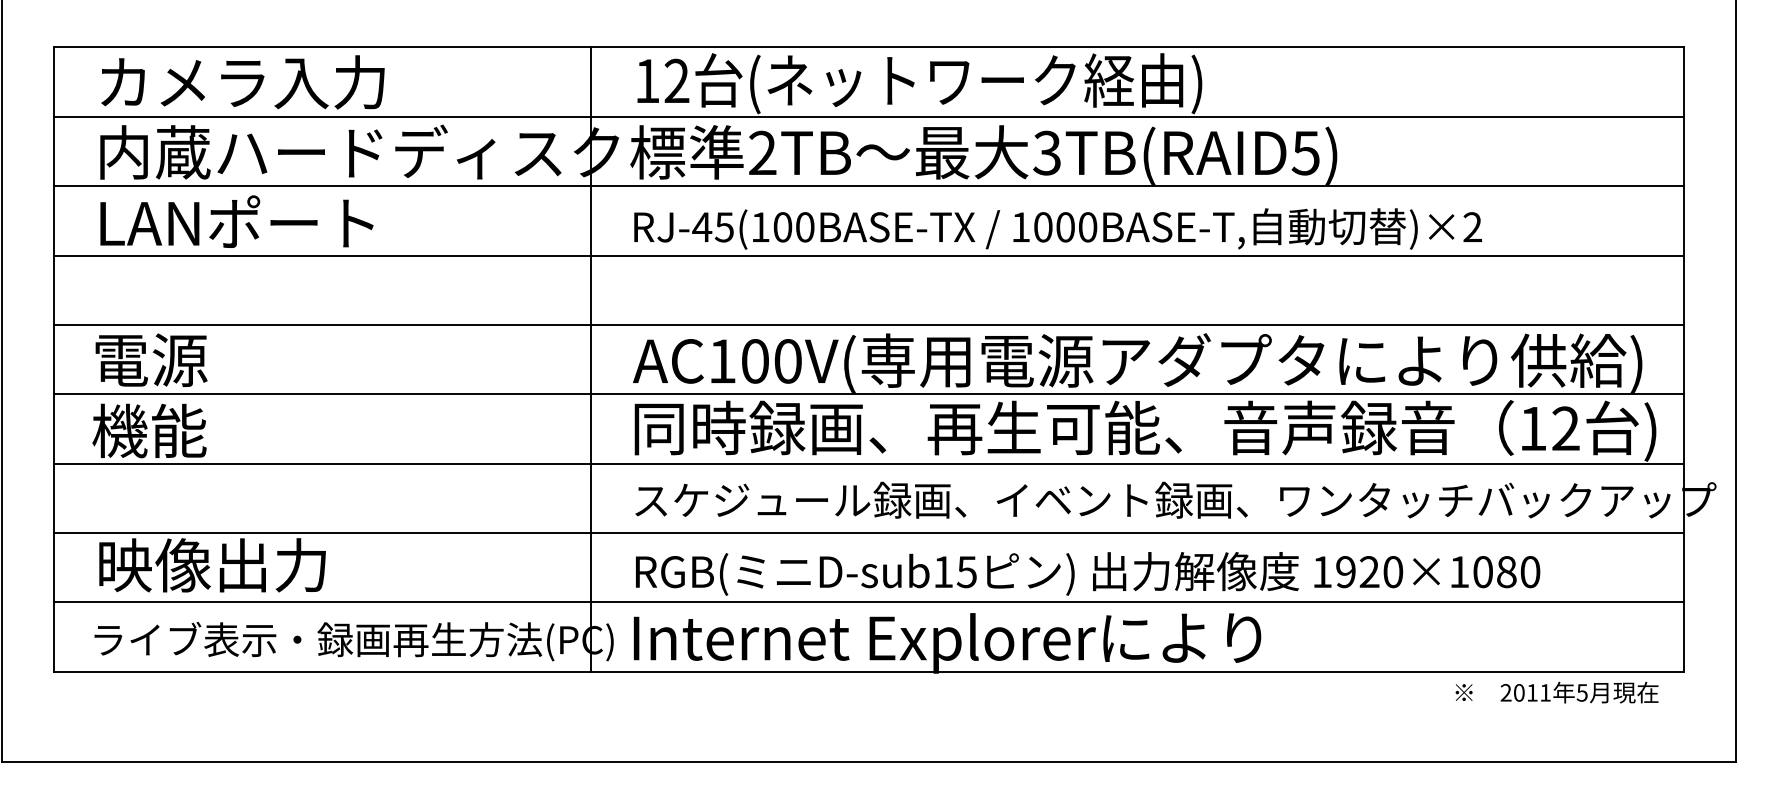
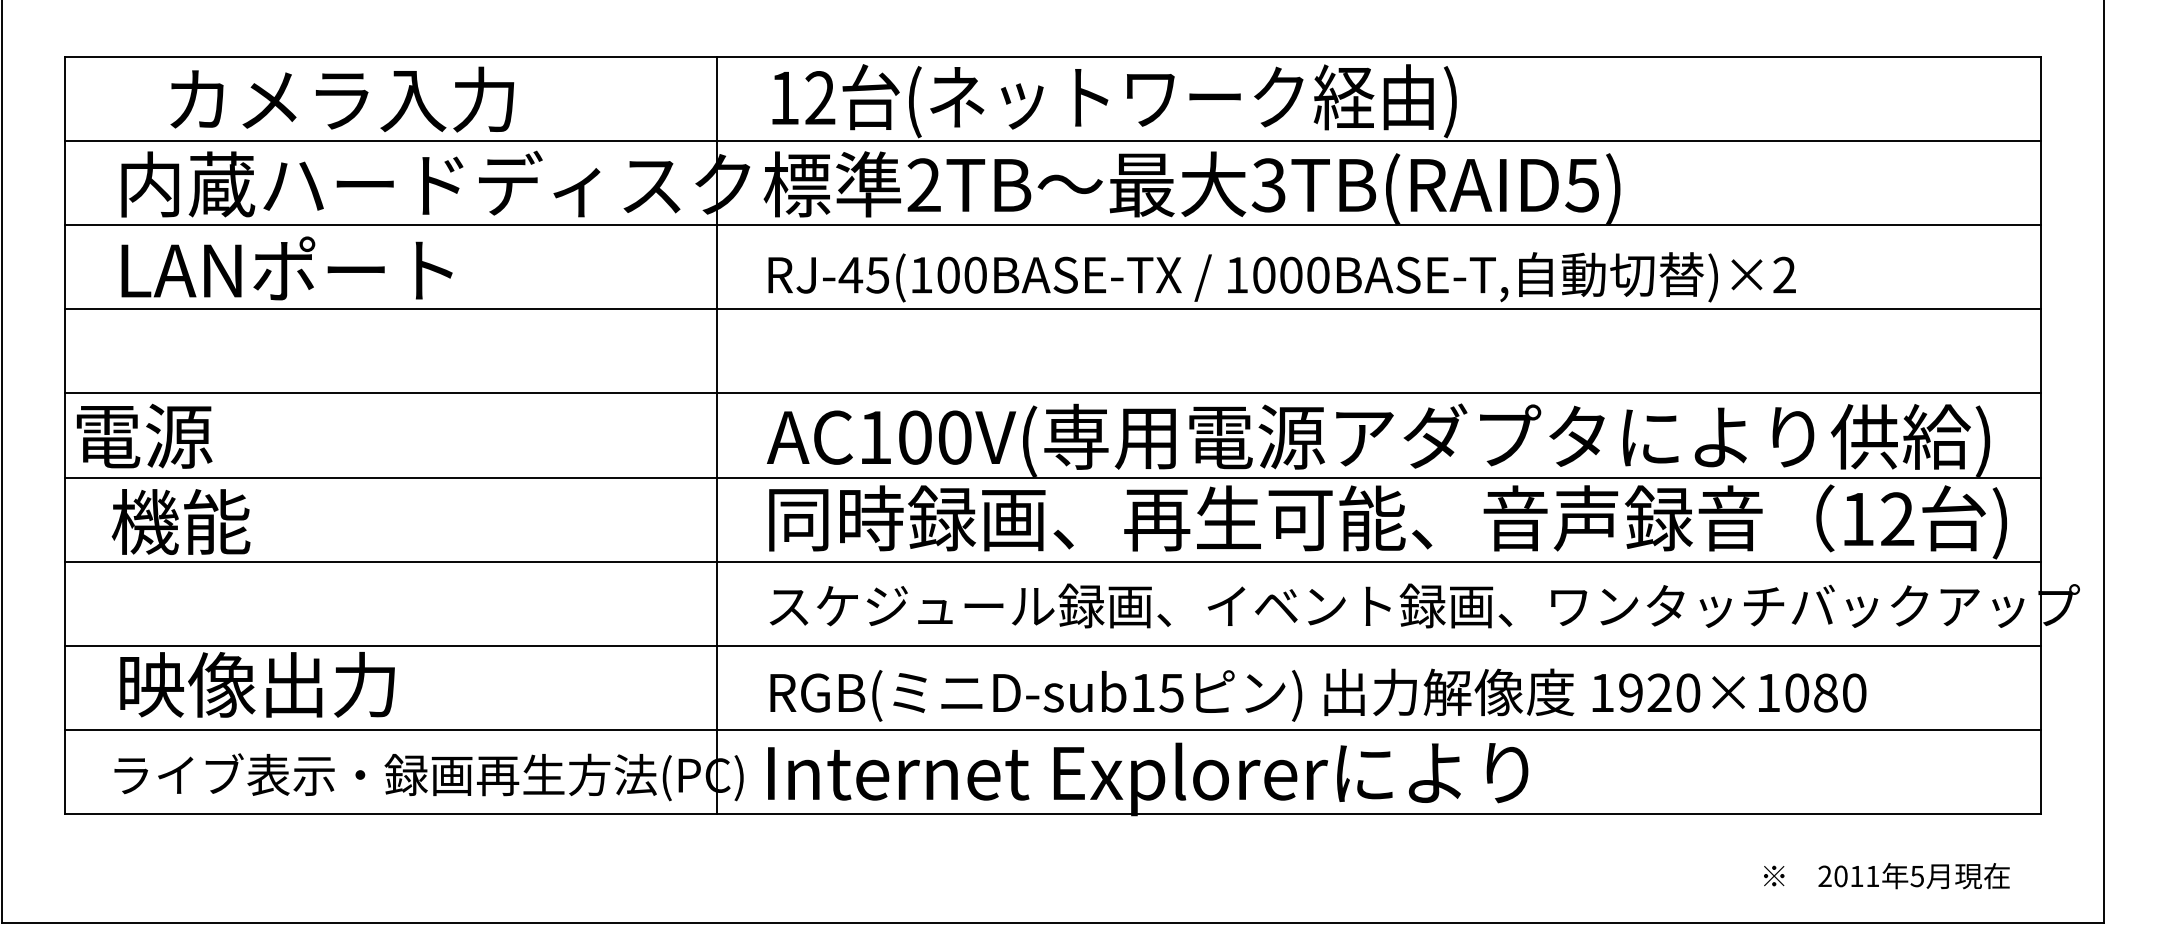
text: (243, 82) -> (342, 99), moved
text: (151, 359) -> (144, 435), moved
text: (1556, 692) -> (1886, 876), moved

